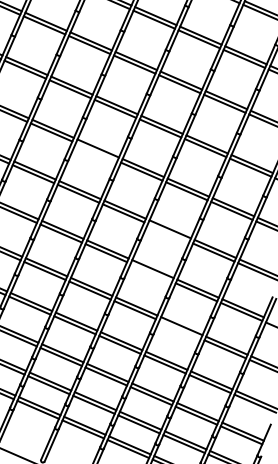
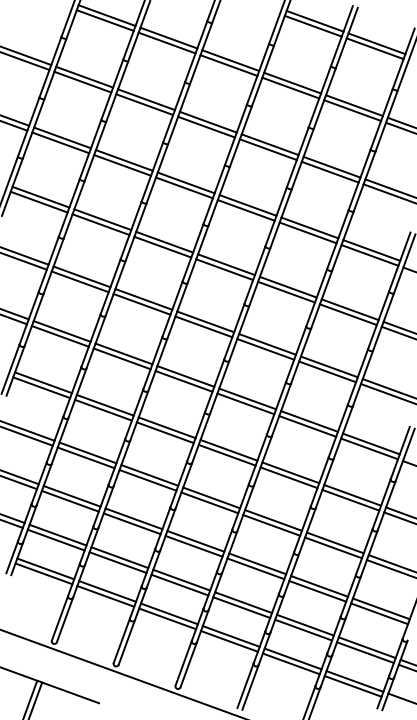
line: (96, 151) -> (162, 246), added
line: (168, 233) -> (265, 349), added
line: (151, 272) -> (245, 403), added
line: (179, 329) -> (288, 477), added

